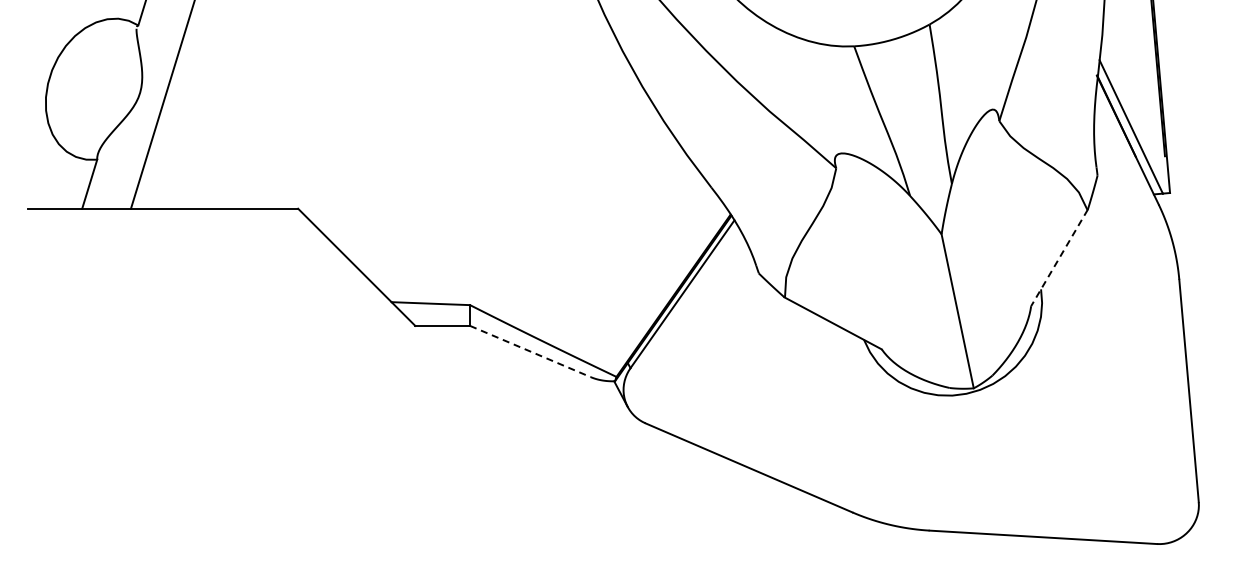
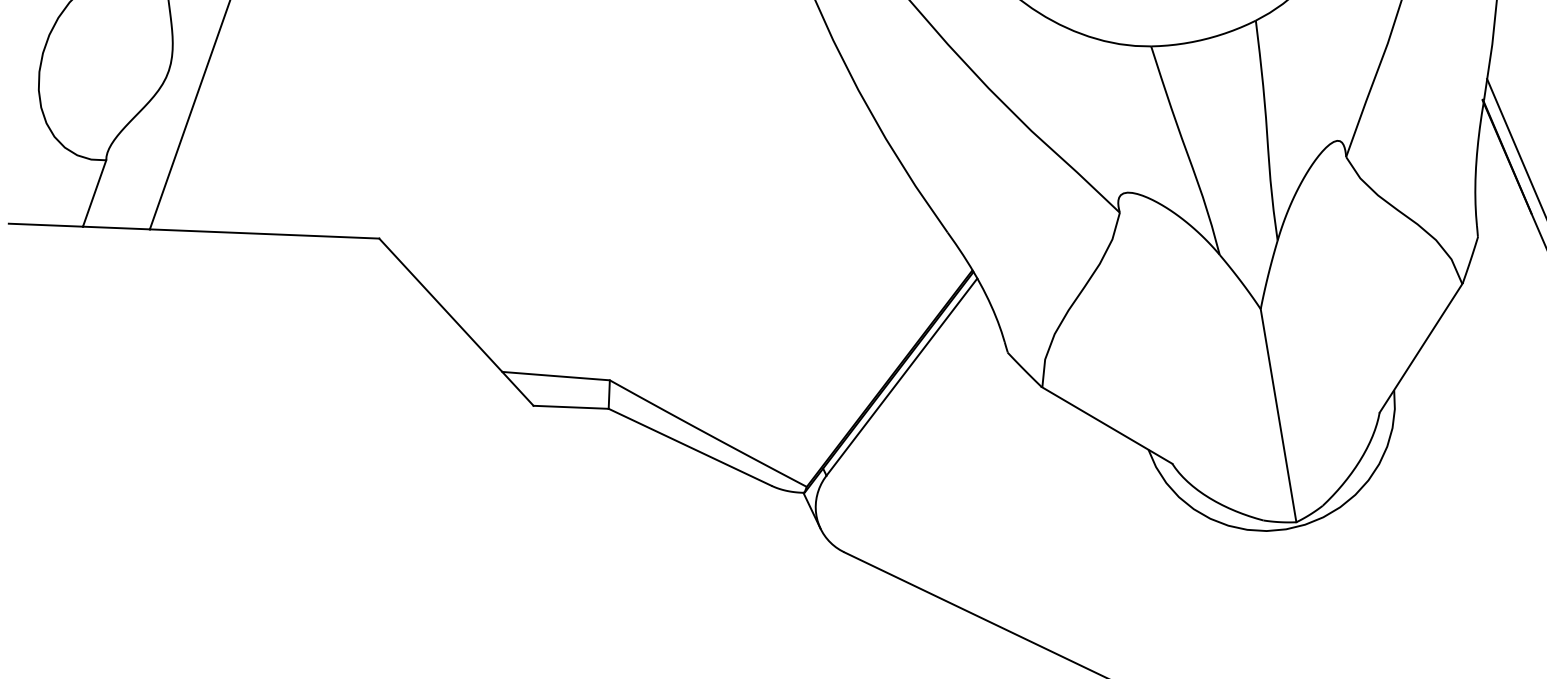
line: (1059, 257) -> (1421, 347), dashed -> solid
line: (530, 351) -> (690, 447), dashed -> solid

